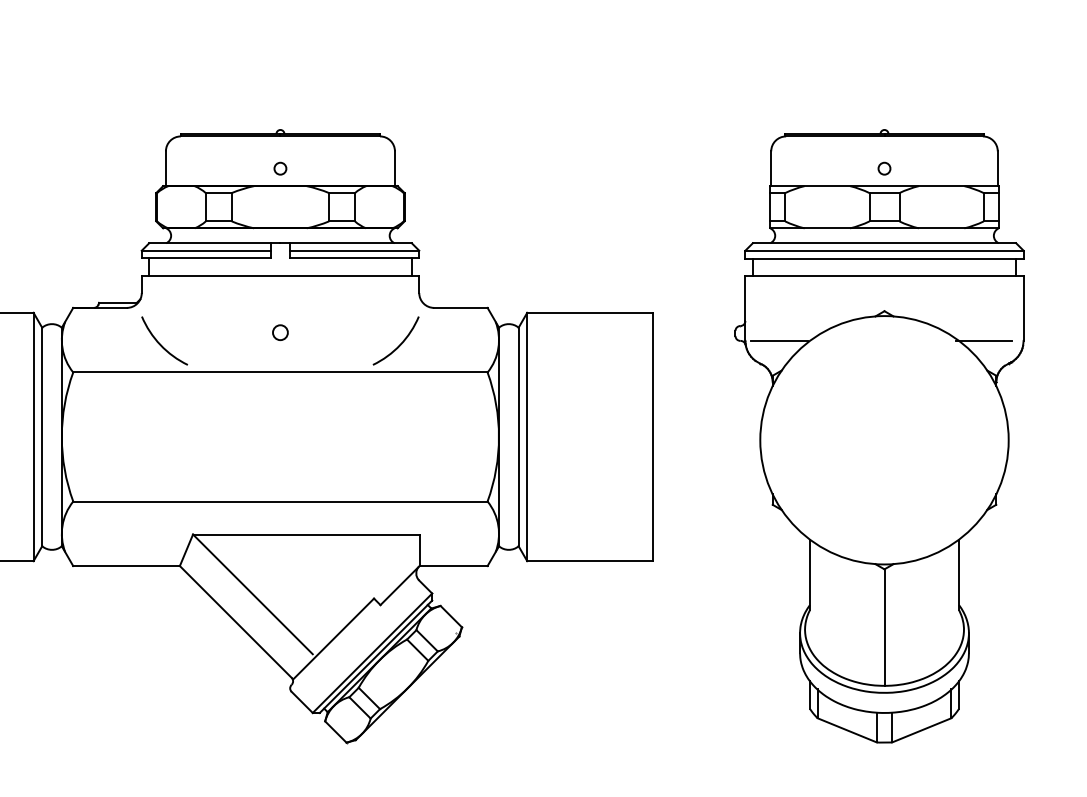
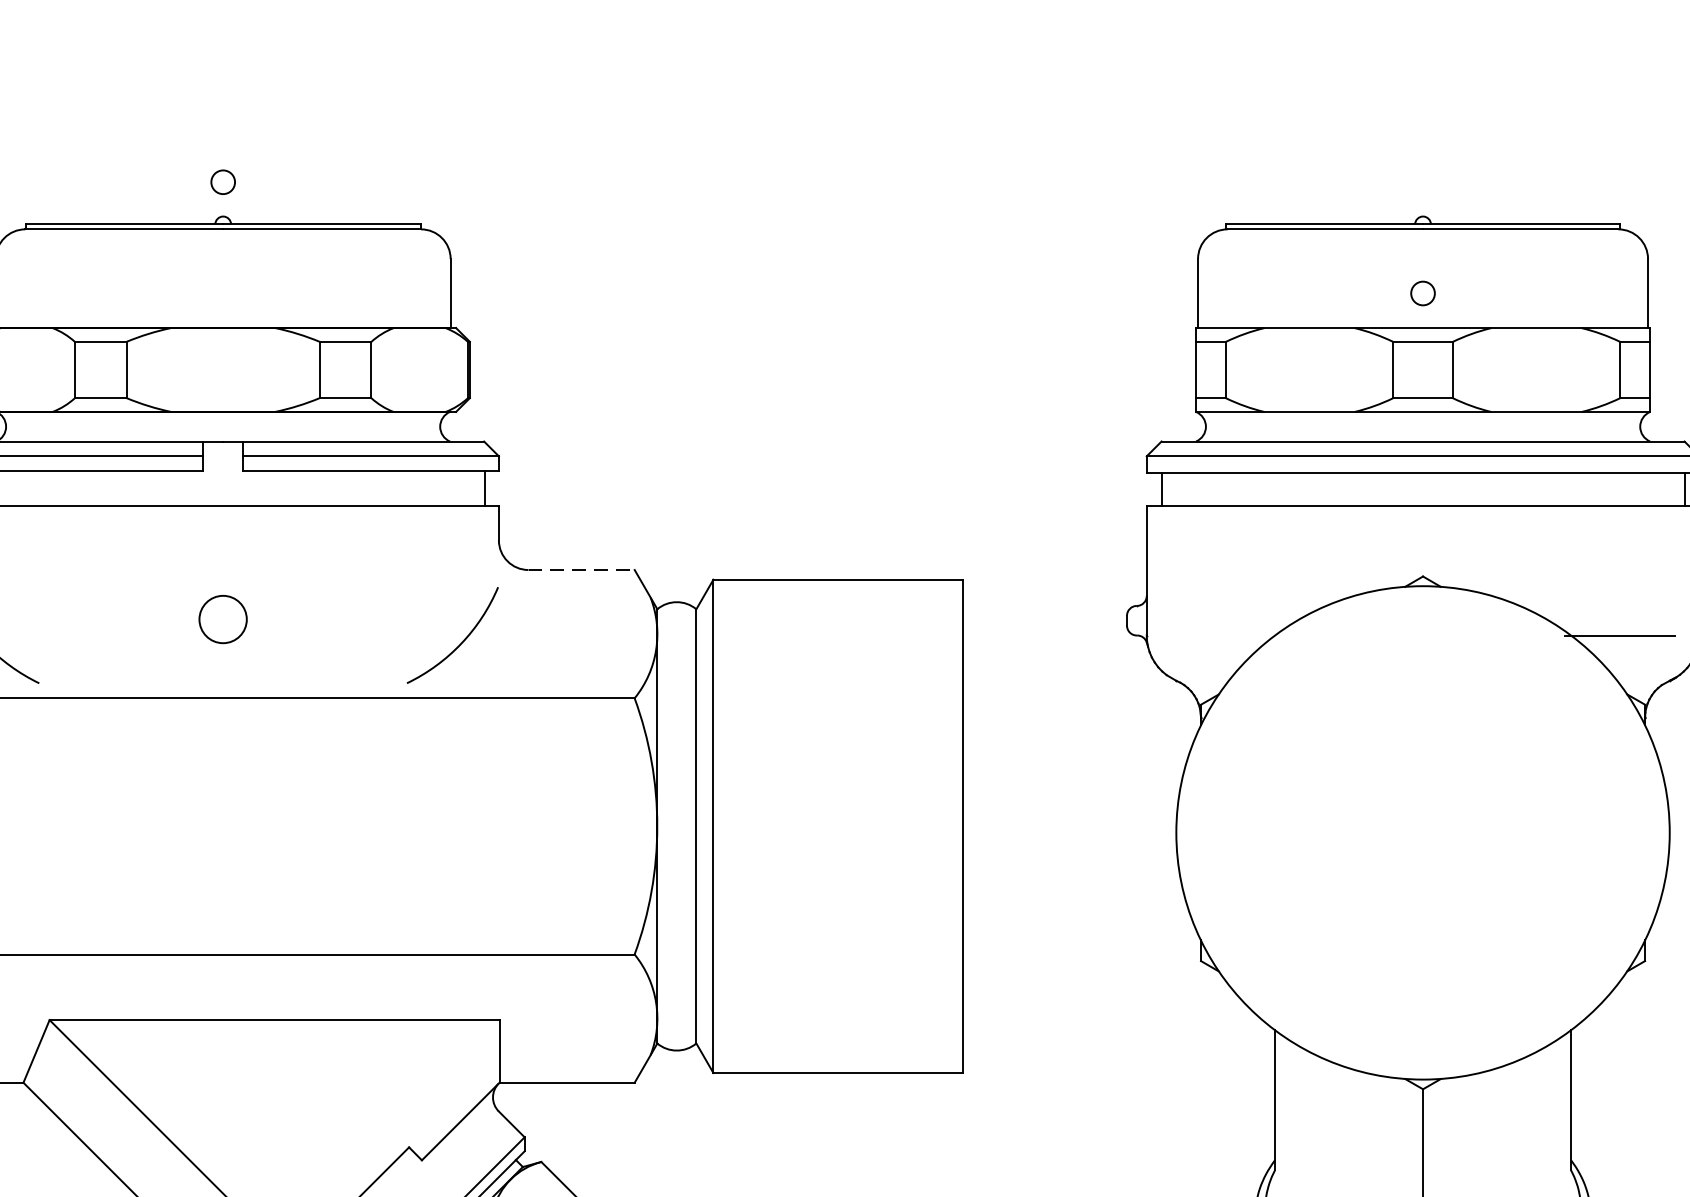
circle: (280, 168) -> (223, 181), moved
line: (460, 307) -> (580, 569), solid -> dashed
circle: (280, 332) -> (223, 618), size x1.6
line: (779, 340) -> (1214, 634), removed

